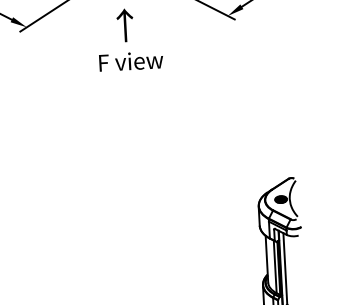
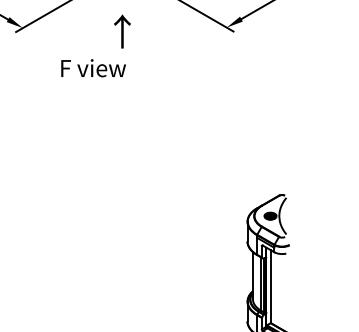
text: (131, 61) -> (93, 68), moved

